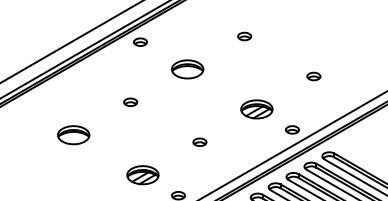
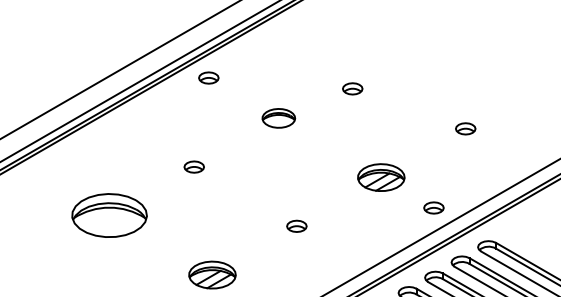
part: (244, 36) -> (352, 88), moved
part: (187, 69) -> (278, 118), size x0.7
part: (73, 135) -> (109, 216), size x1.6

